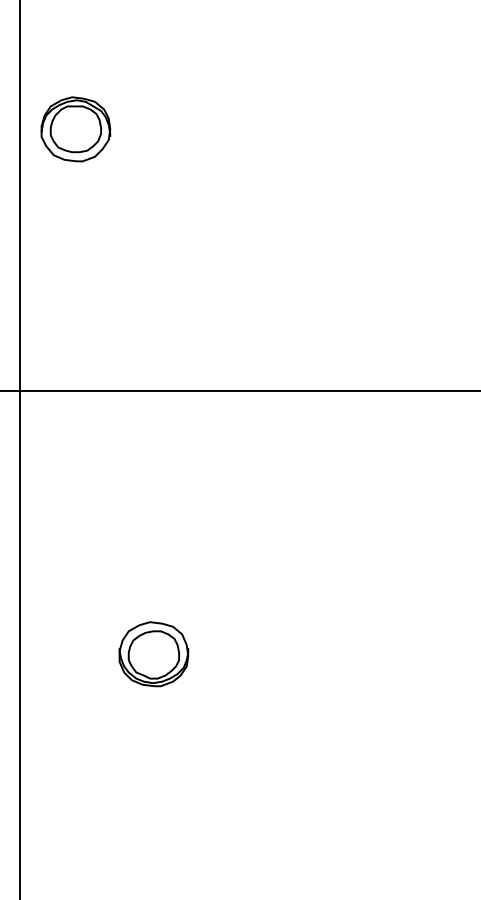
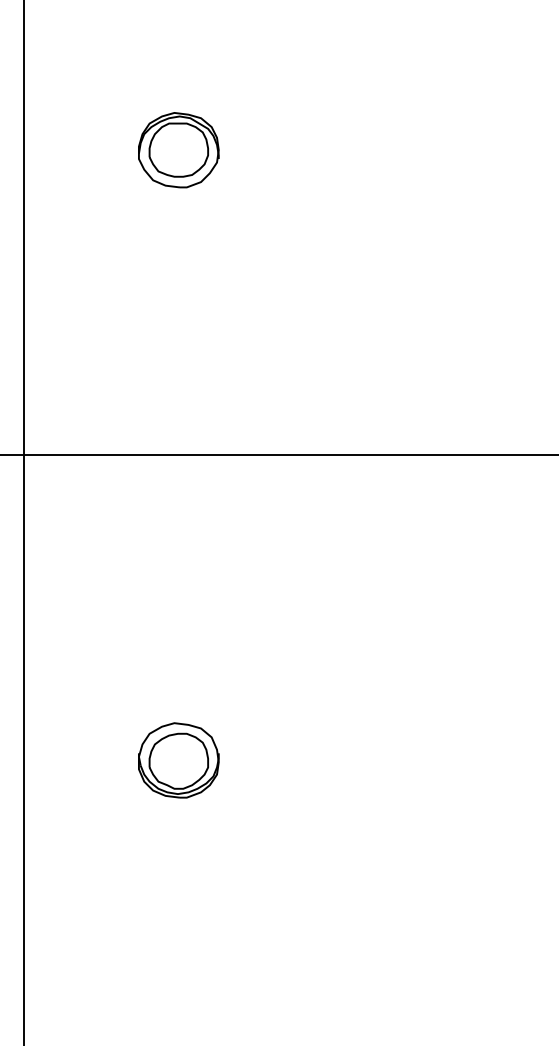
part: (75, 129) -> (178, 150), moved

